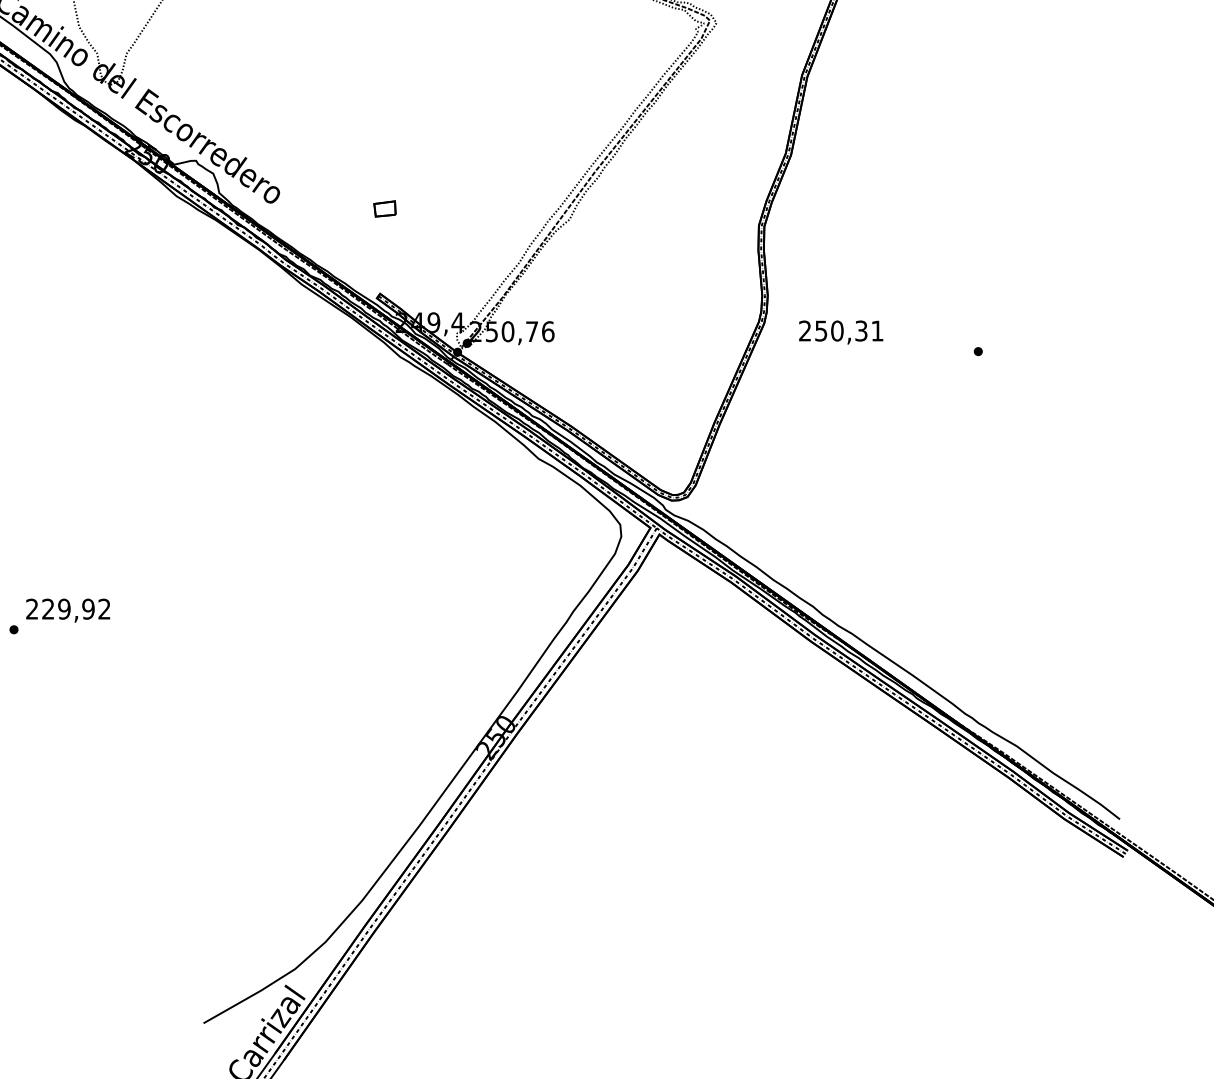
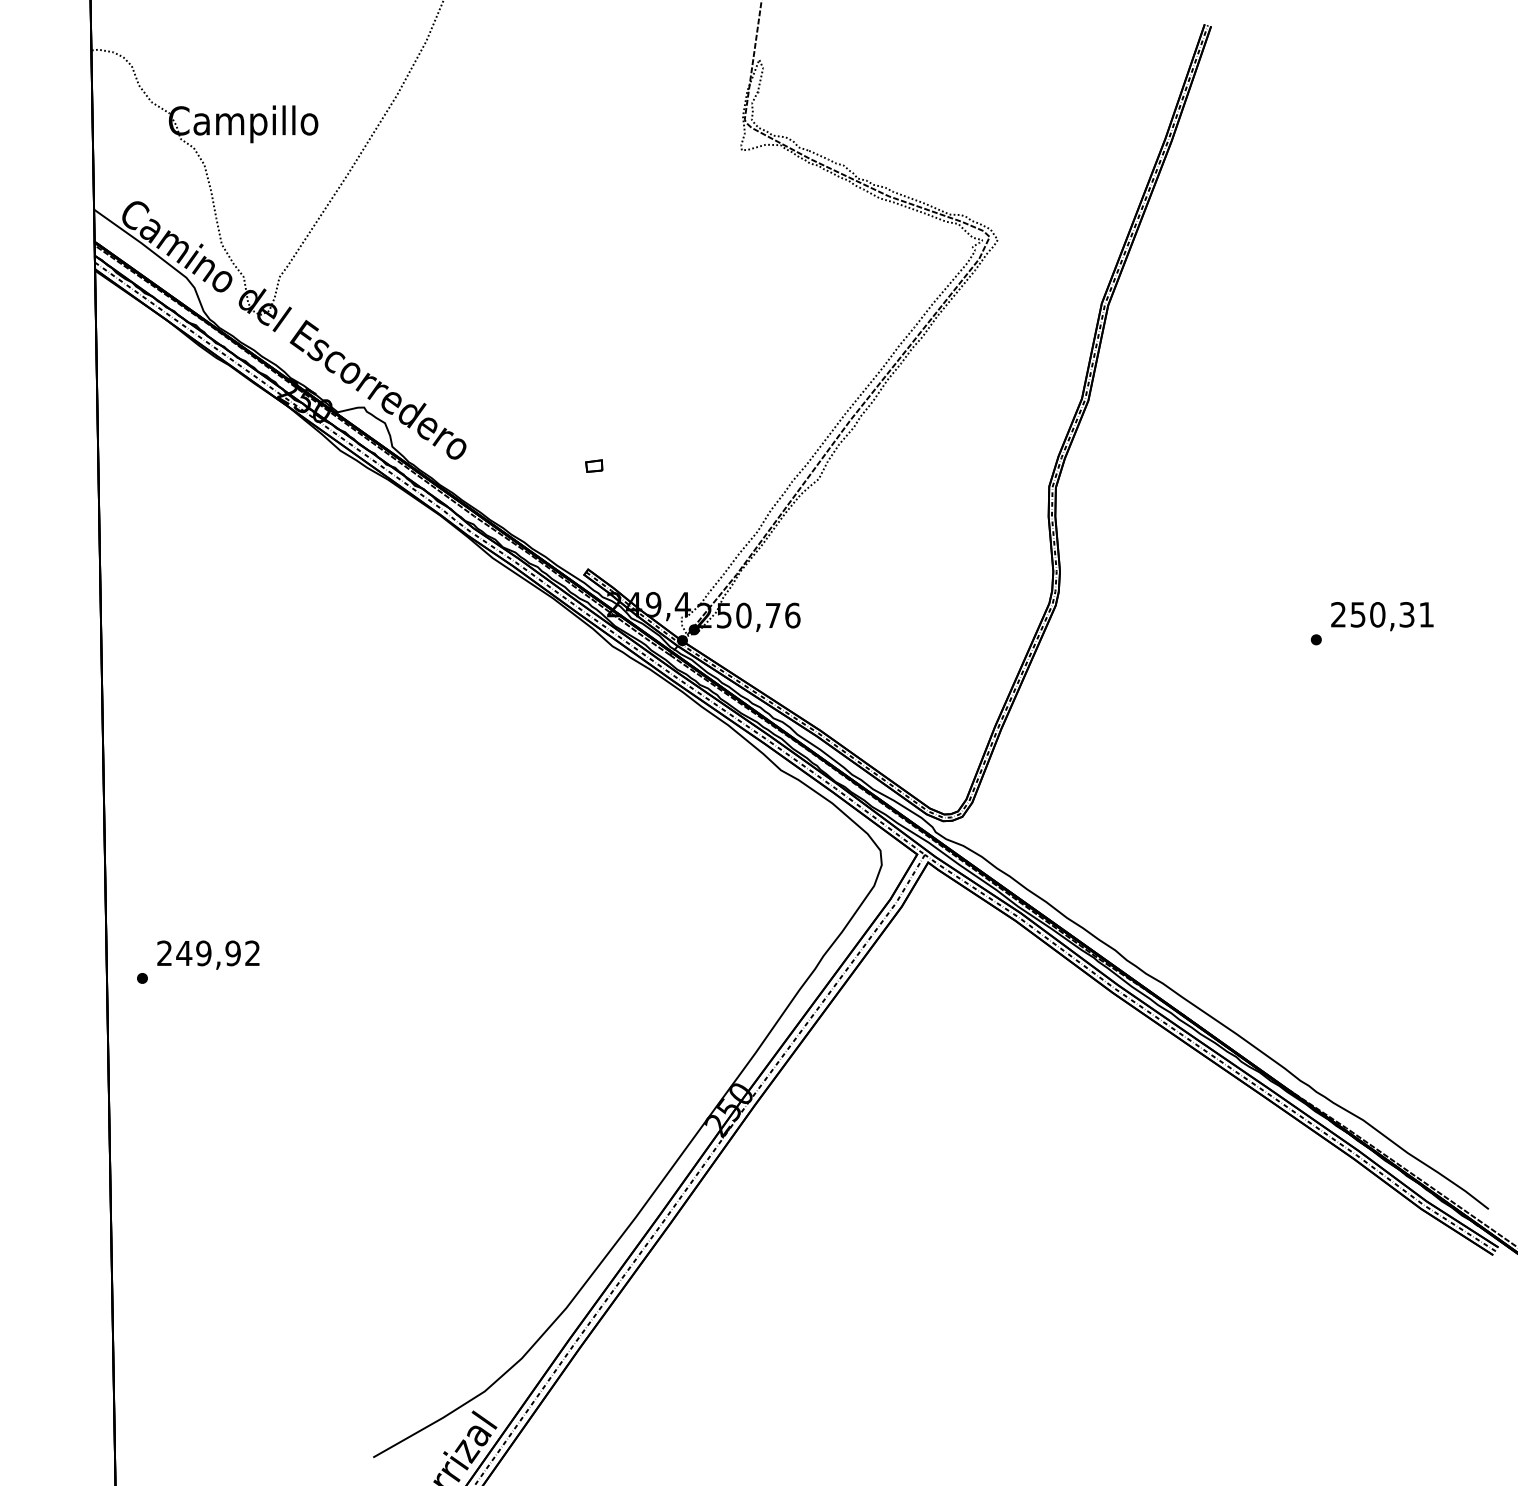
part: (385, 208) -> (594, 465), size x0.62
text: (841, 332) -> (1382, 616), moved
text: (48, 608) -> (184, 952), 229,92 -> 249,92

